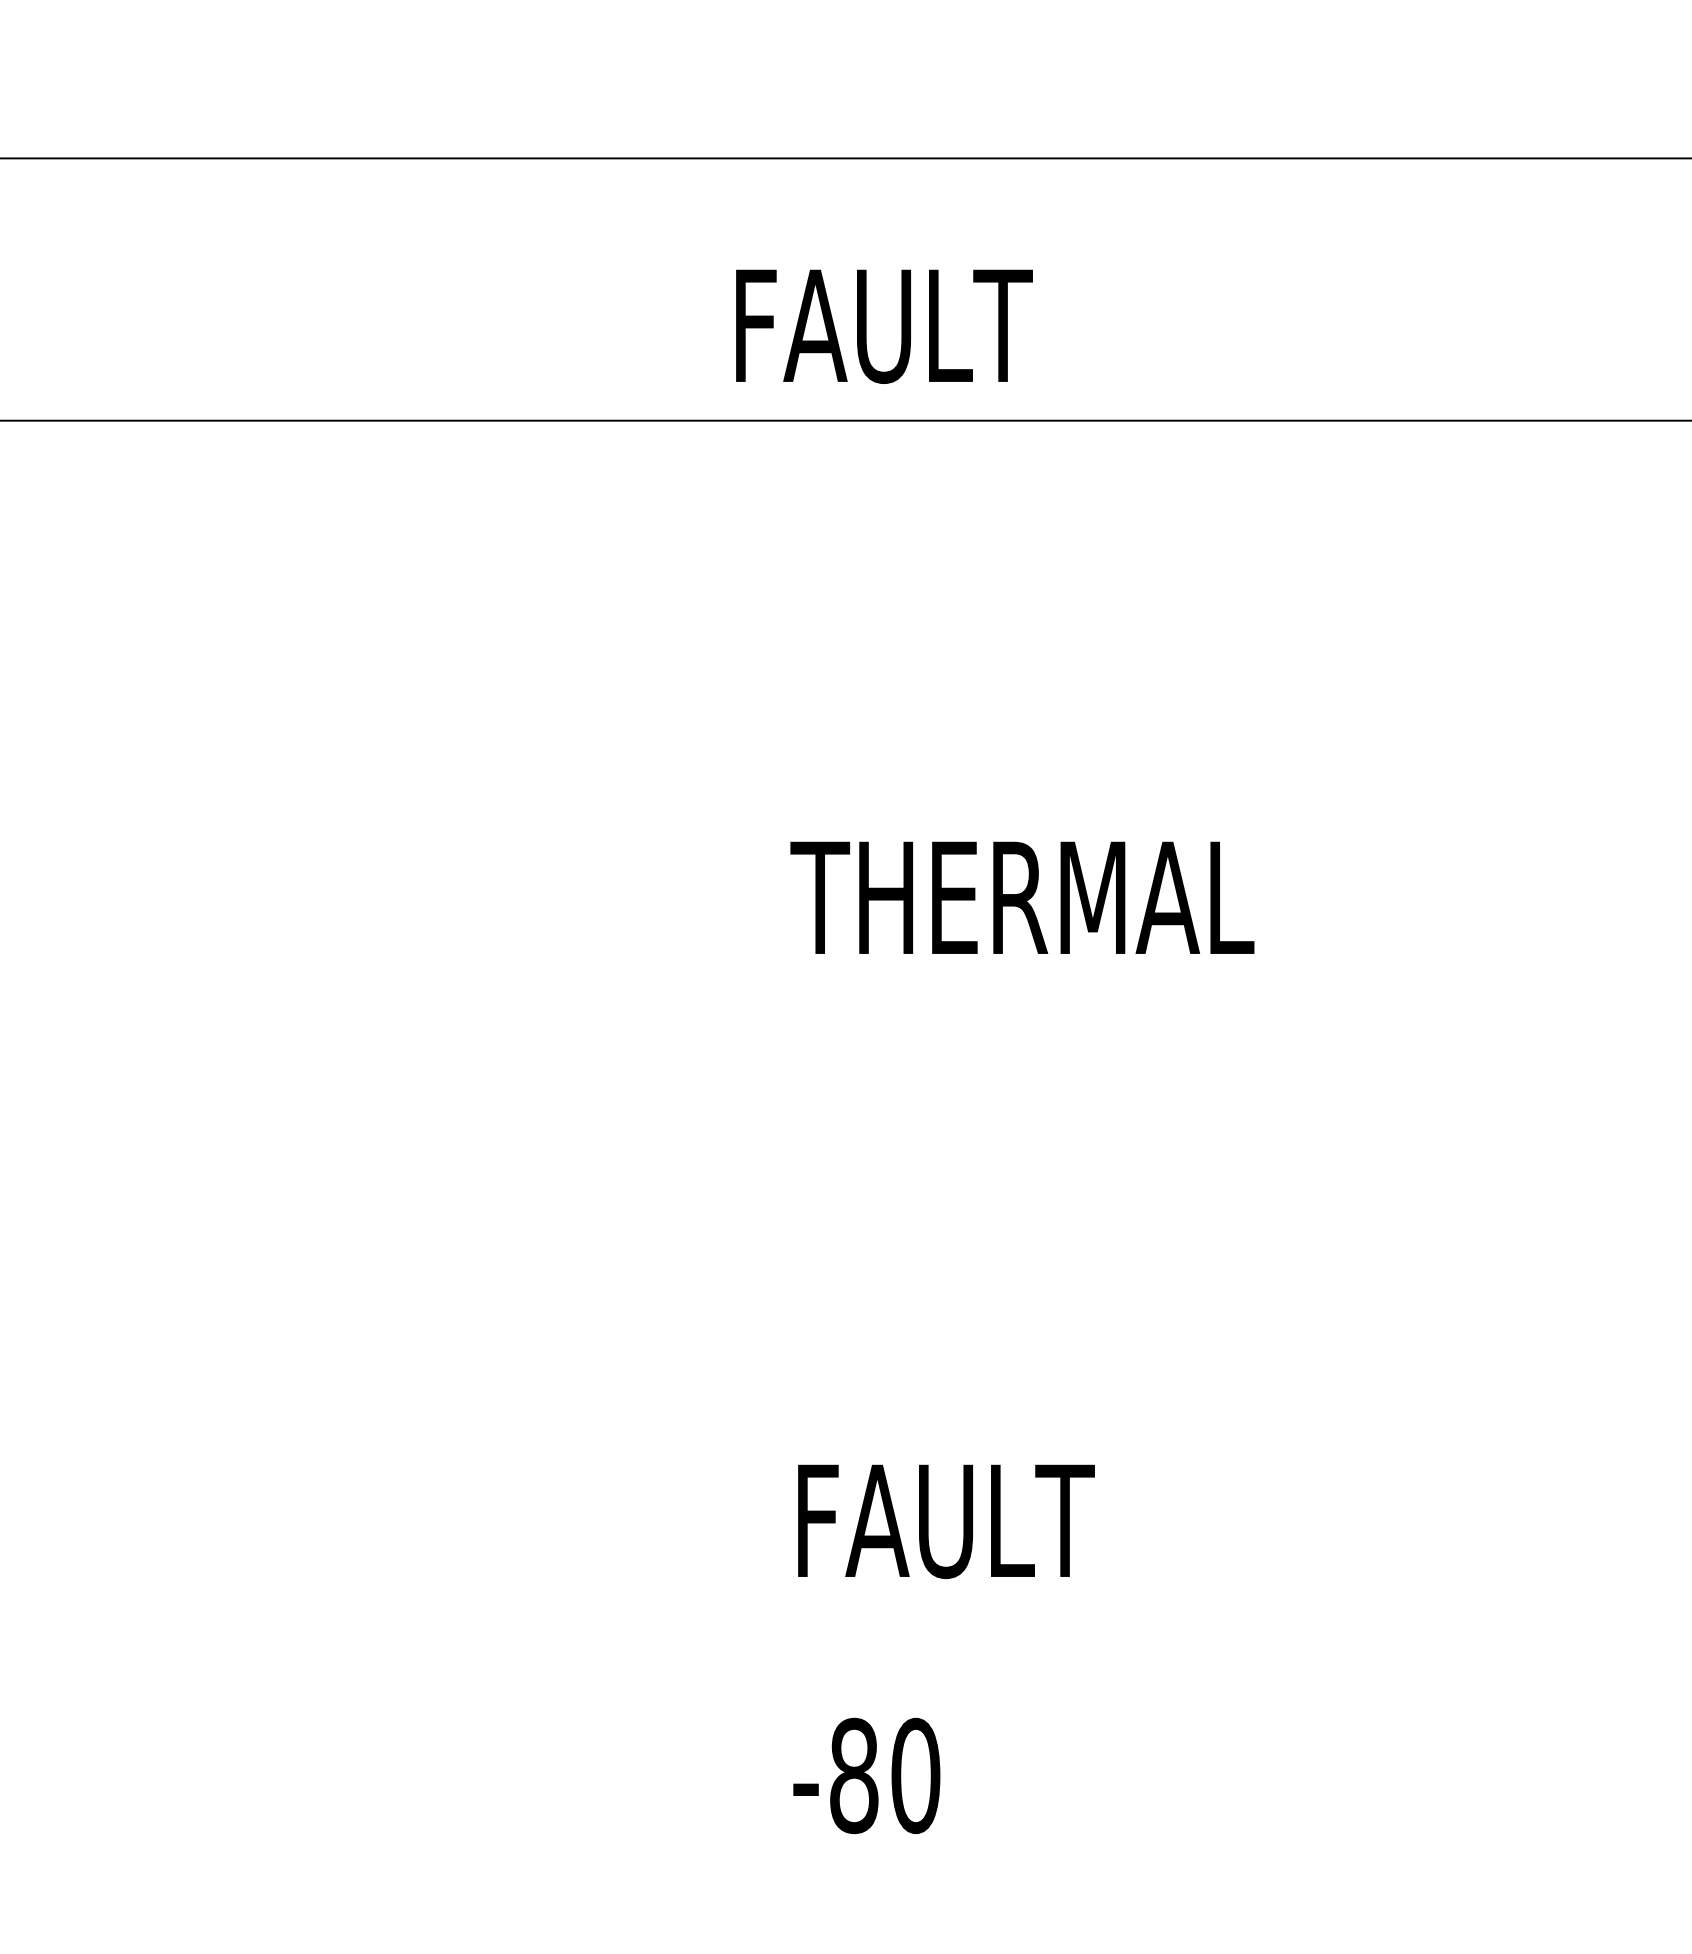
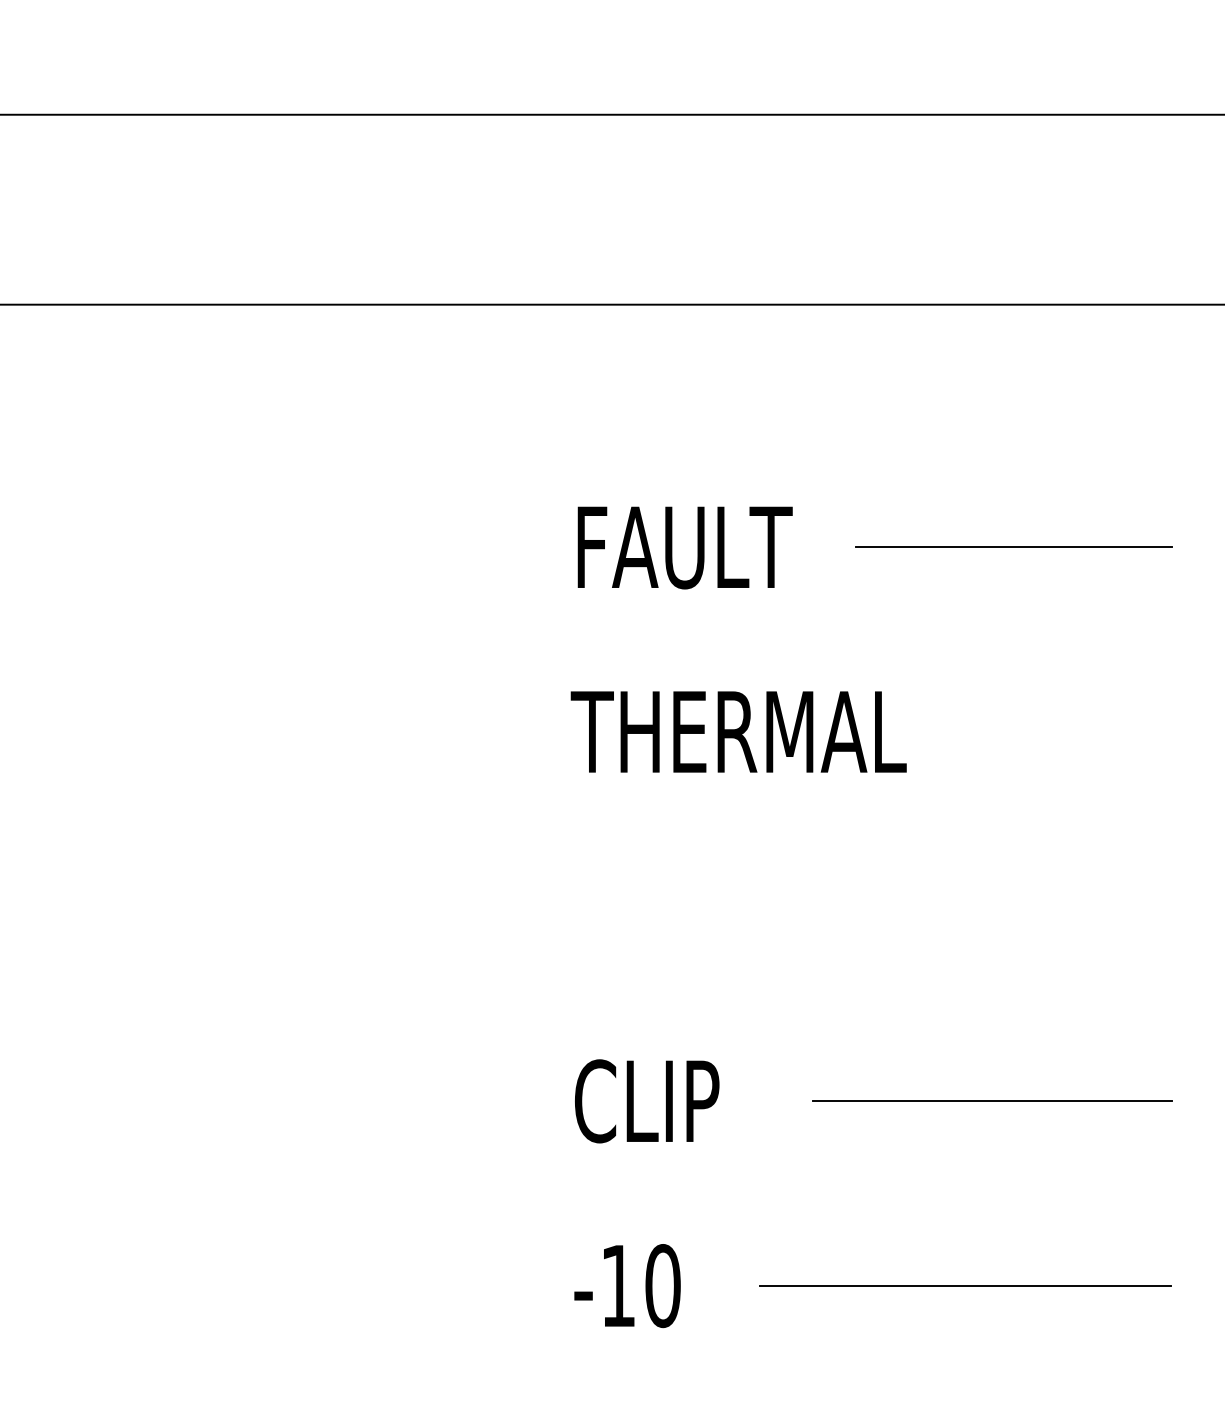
text: (884, 326) -> (685, 547), moved
line: (1400, 755) -> (1014, 547), added
text: (1022, 897) -> (738, 731), moved
text: (944, 1520) -> (683, 1101), FAULT -> CLIP
line: (1370, 1520) -> (992, 1101), added
text: (854, 1775) -> (618, 1285), -80 -> -10
line: (1333, 1775) -> (965, 1285), added

